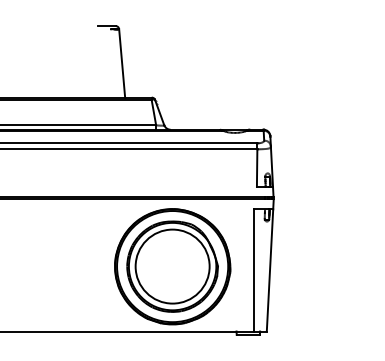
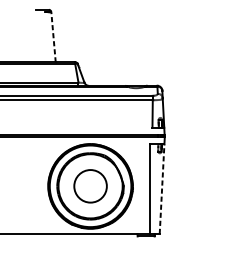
line: (122, 62) -> (53, 36), solid -> dashed
circle: (172, 266) -> (90, 186), size x0.6
line: (270, 269) -> (162, 188), solid -> dashed

